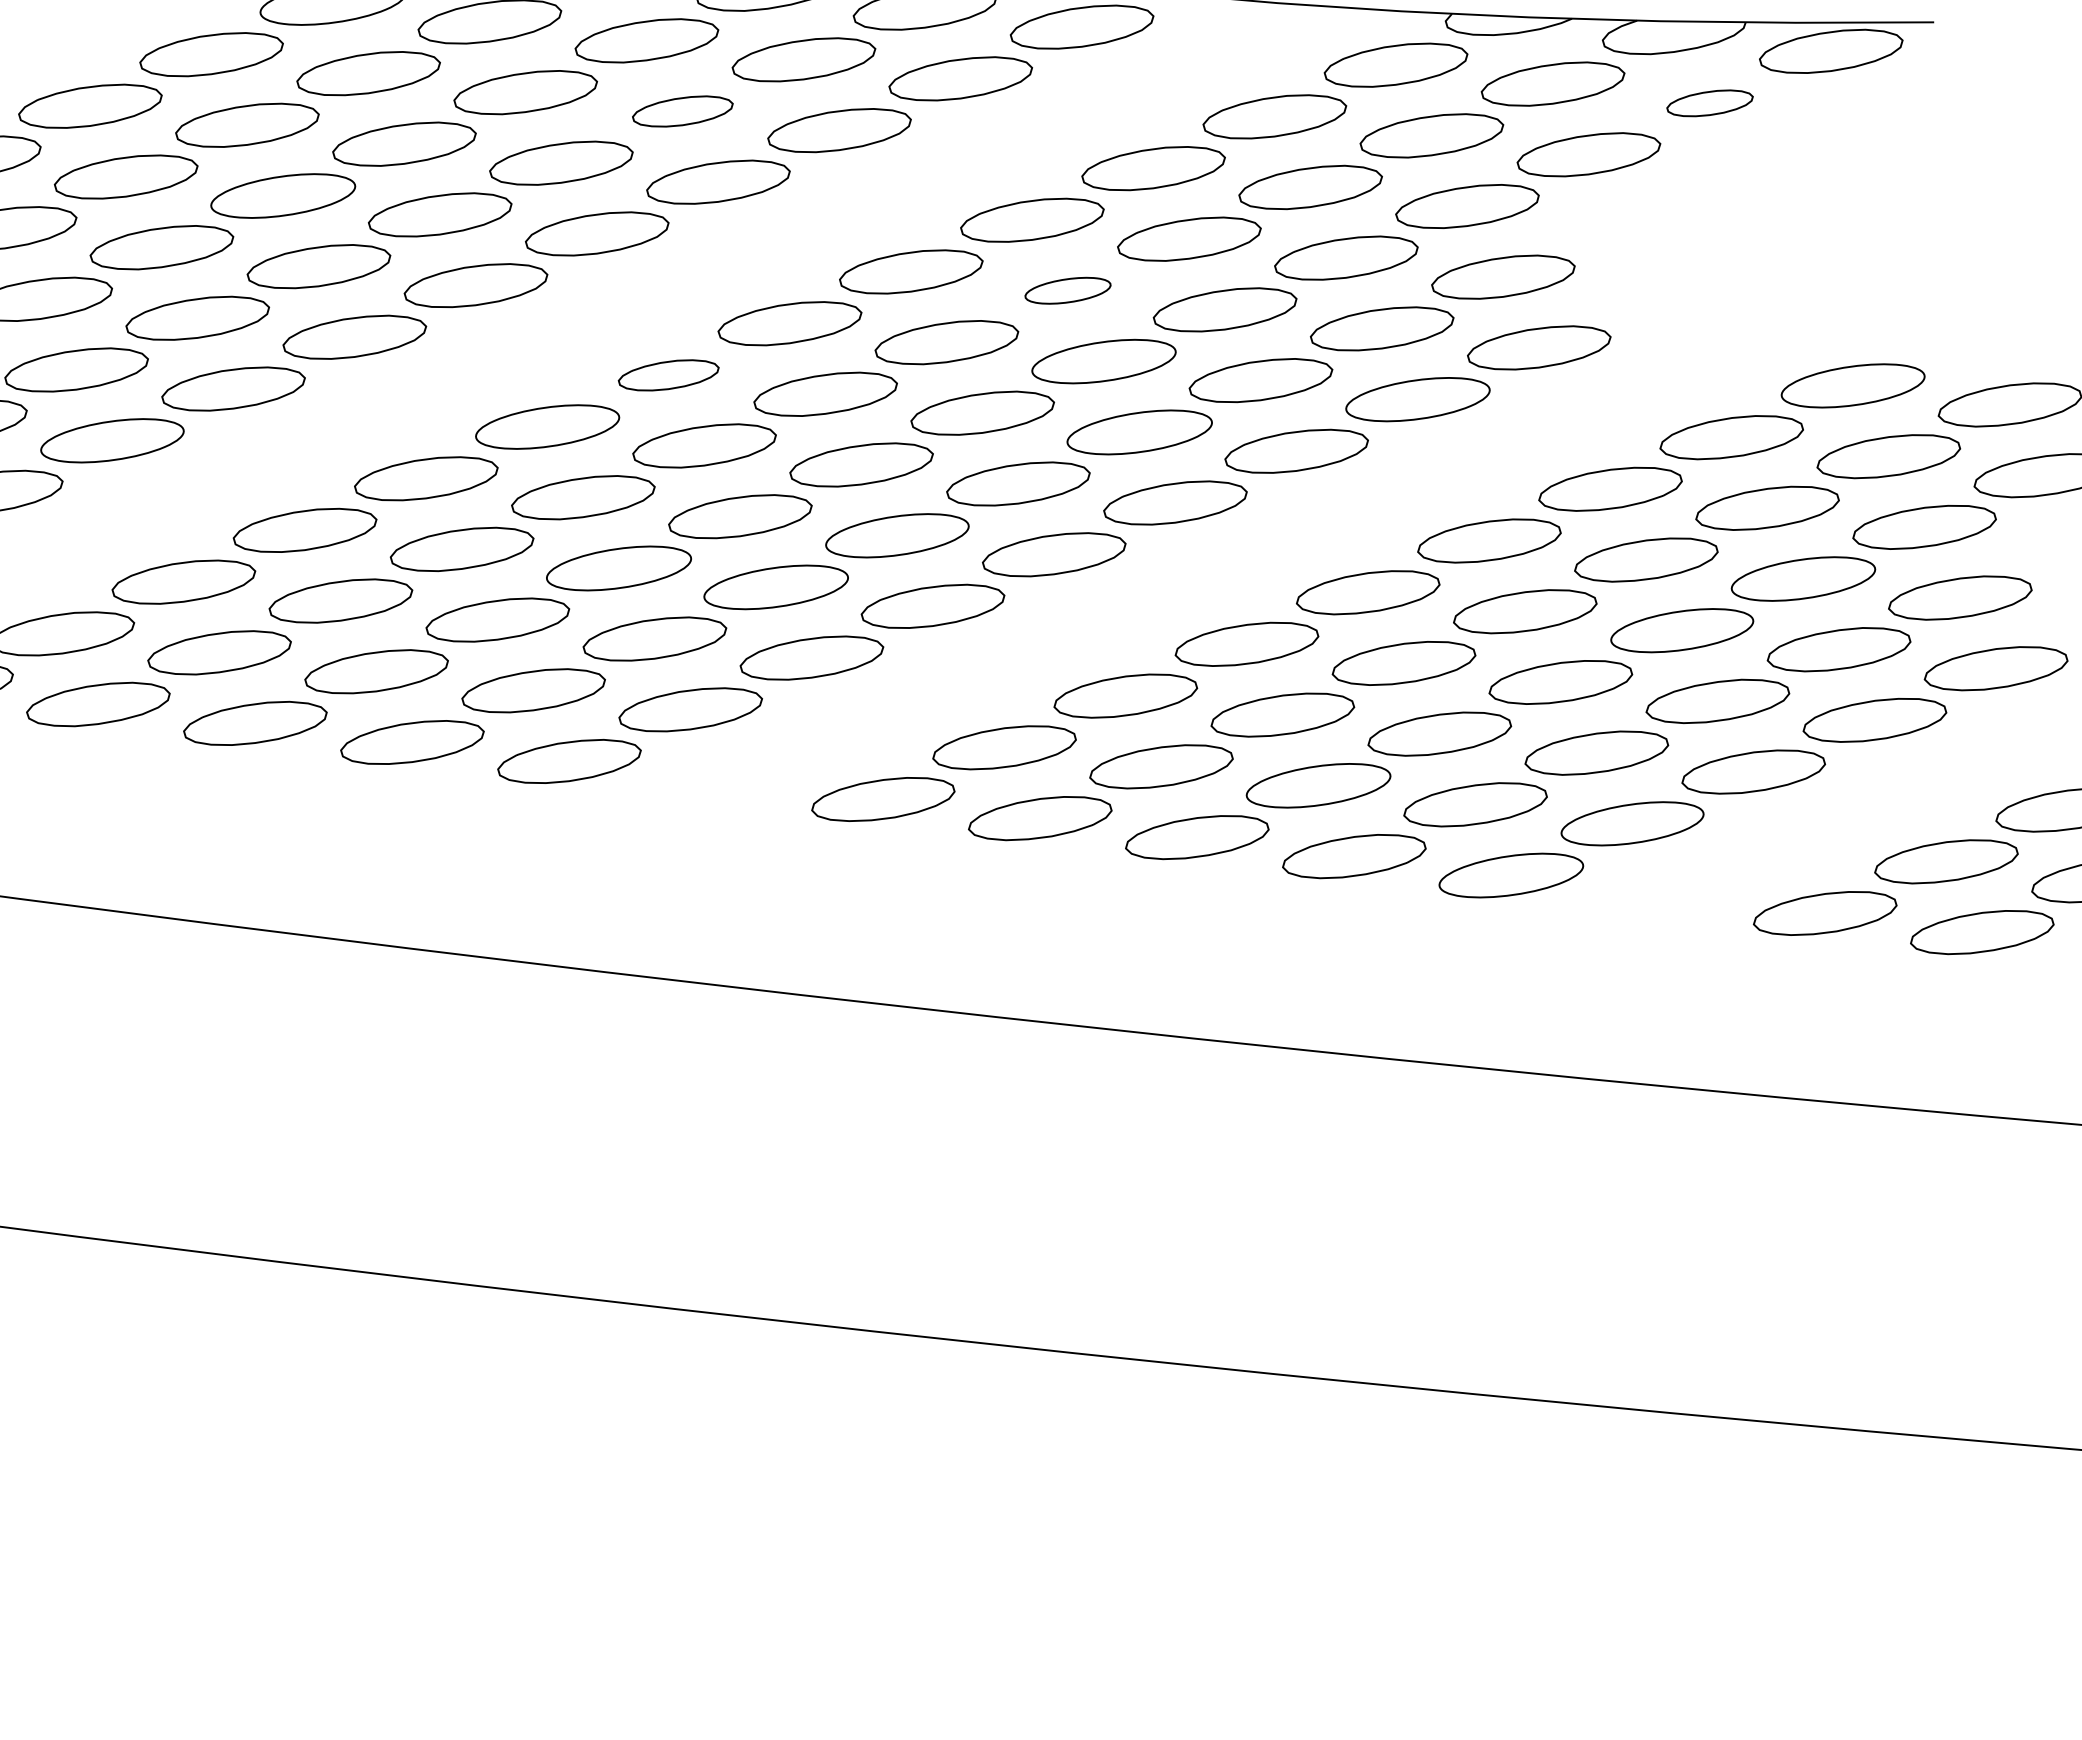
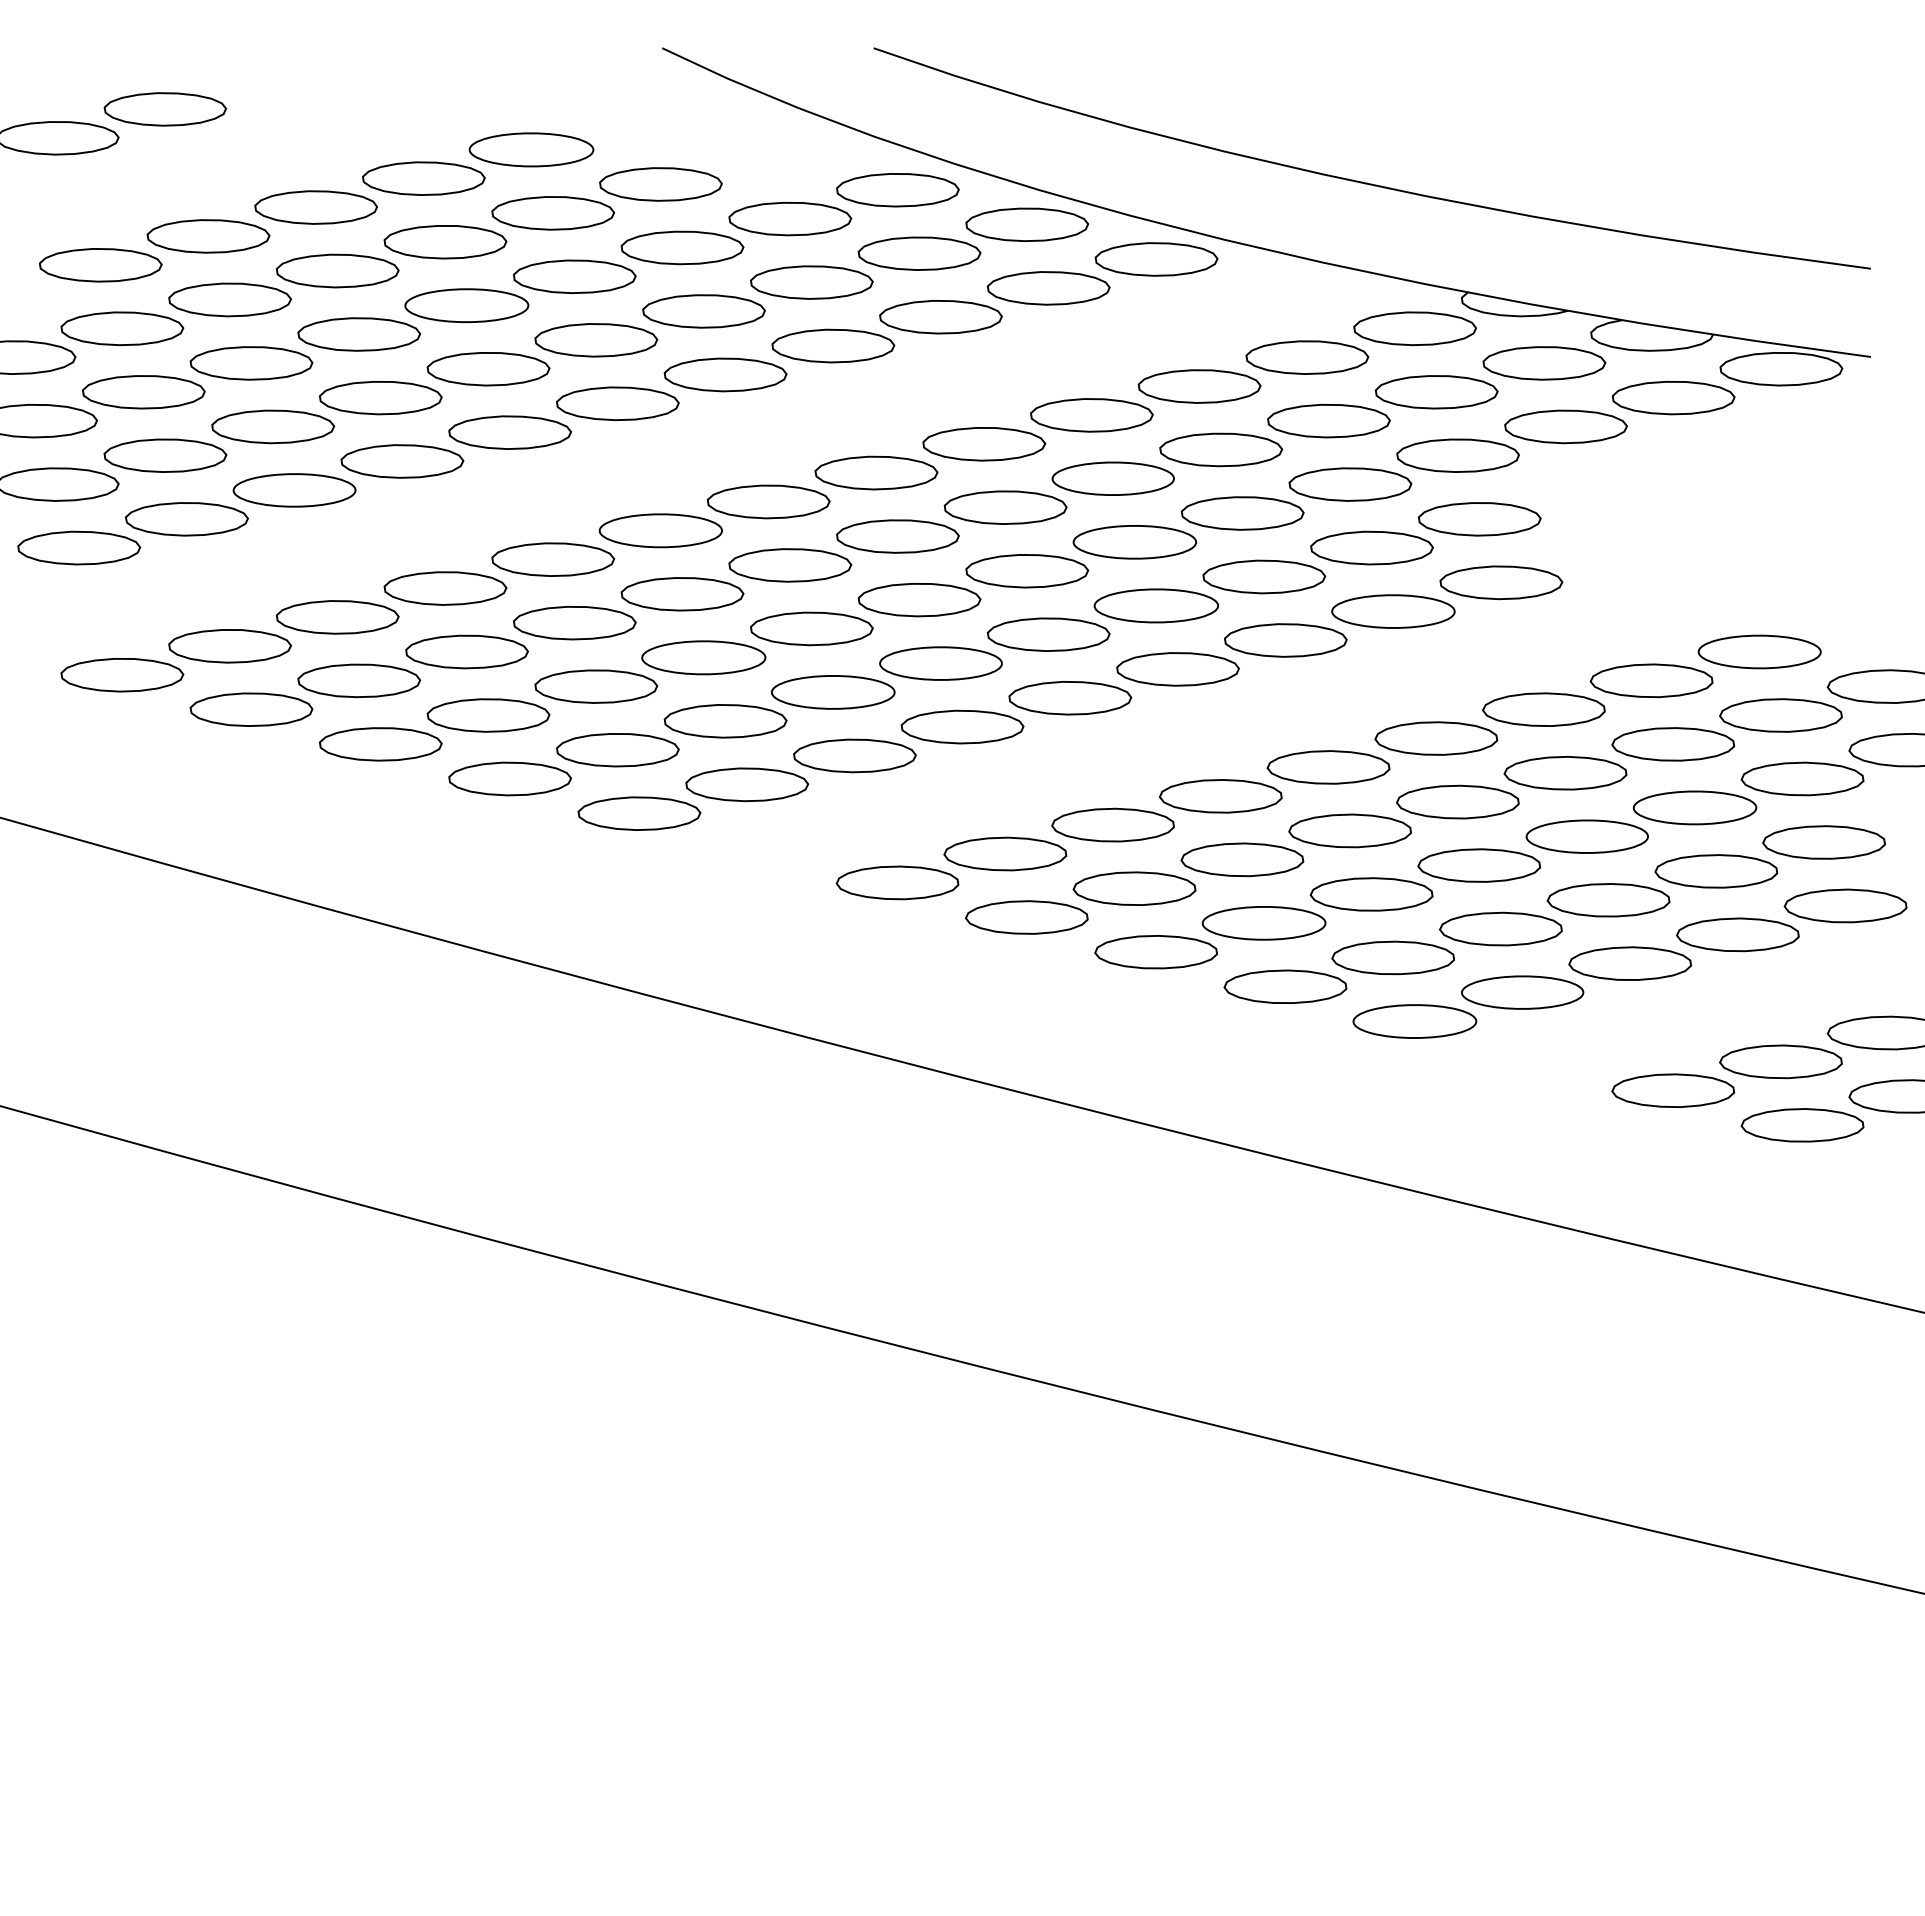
part: (1710, 103) -> (1673, 398), size x1.67
part: (682, 111) -> (811, 282), size x1.43
part: (1067, 290) -> (1112, 478), size x1.67
part: (668, 374) -> (768, 501), size x1.43

